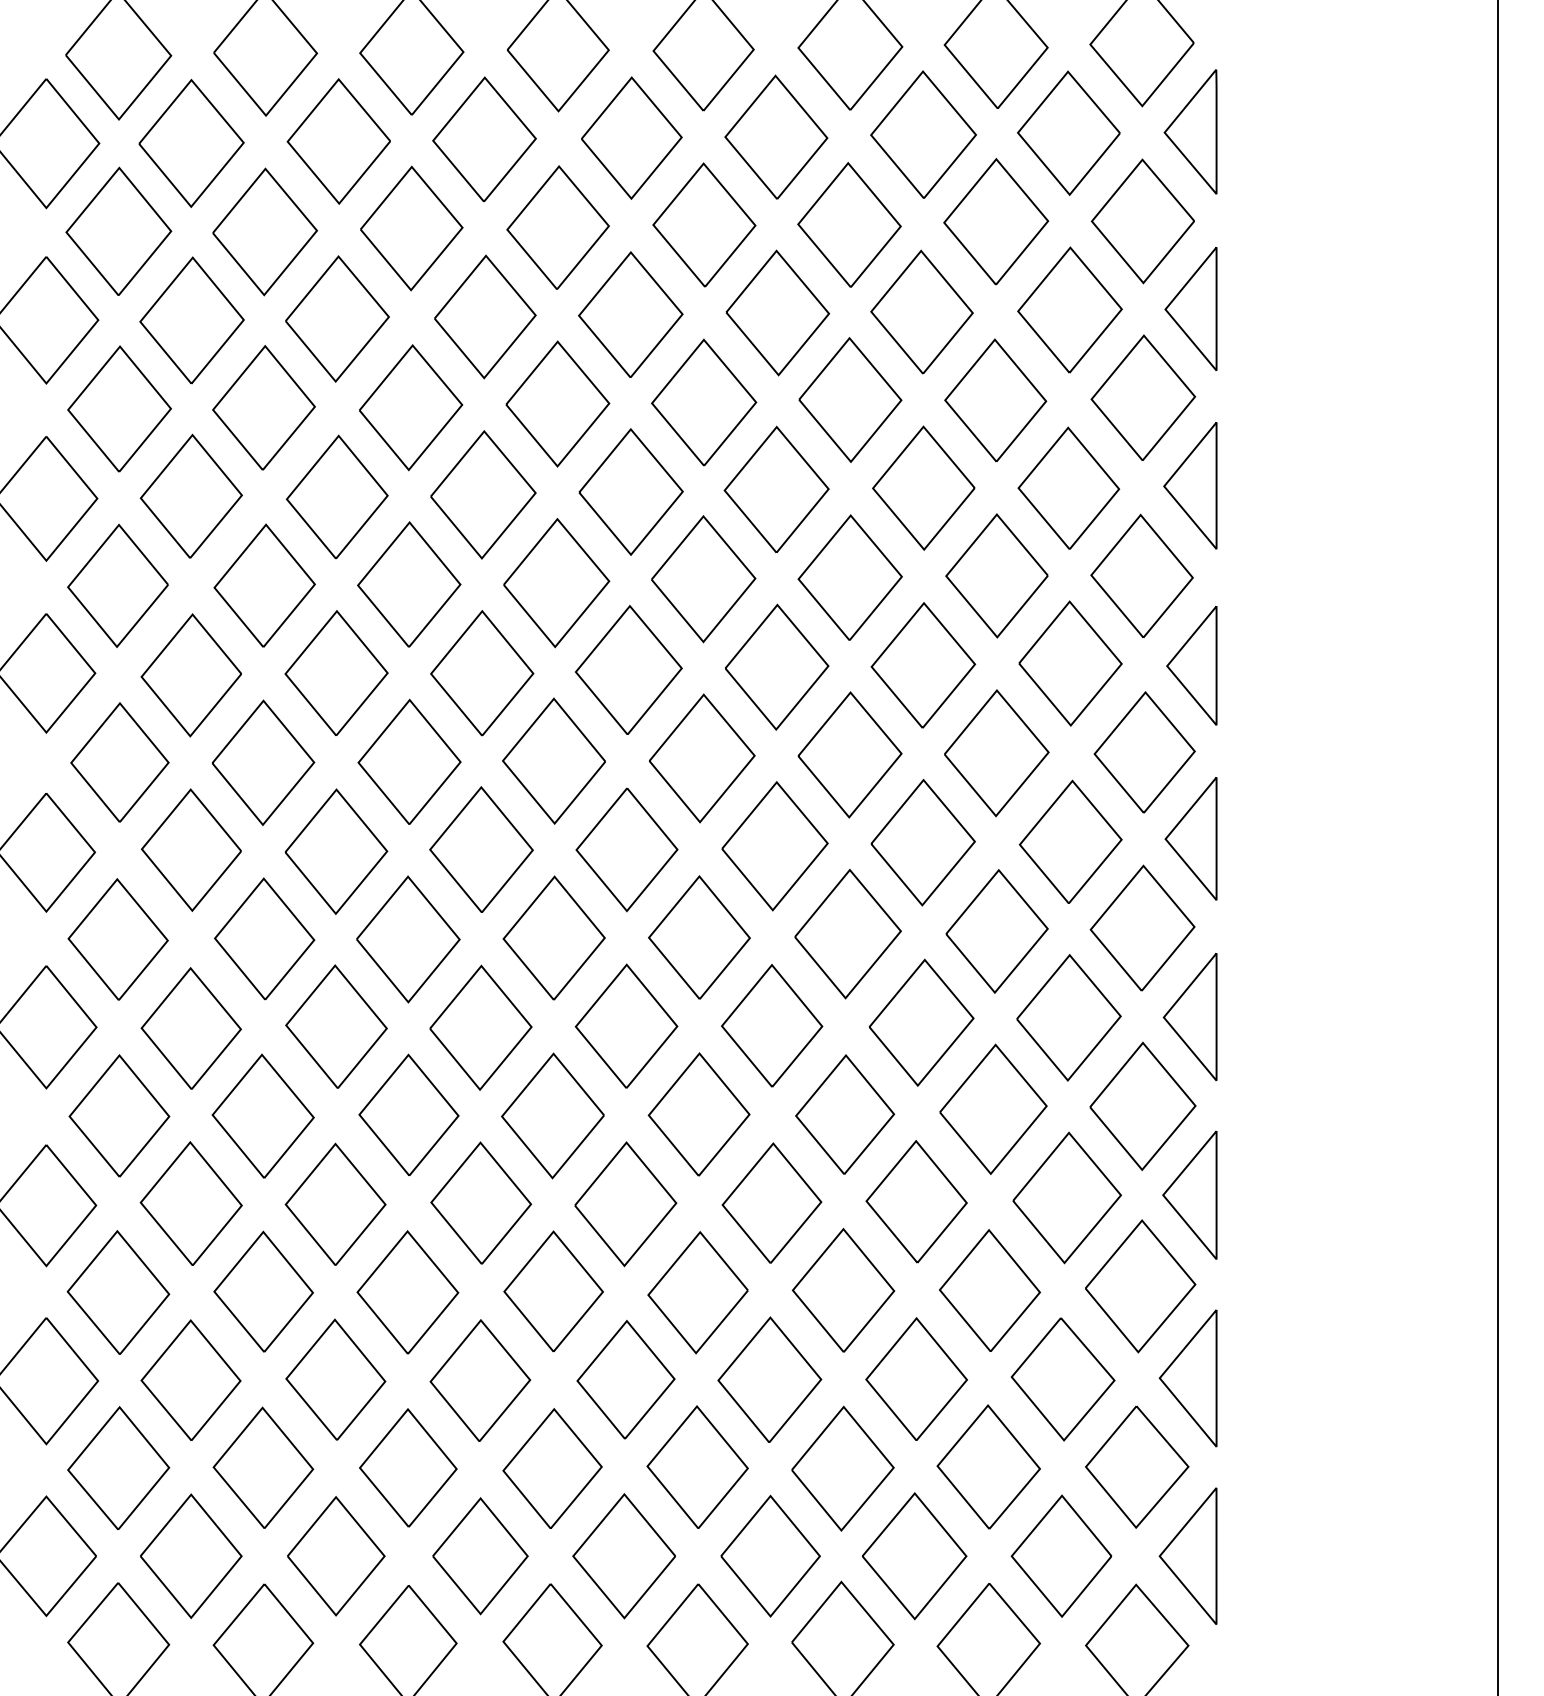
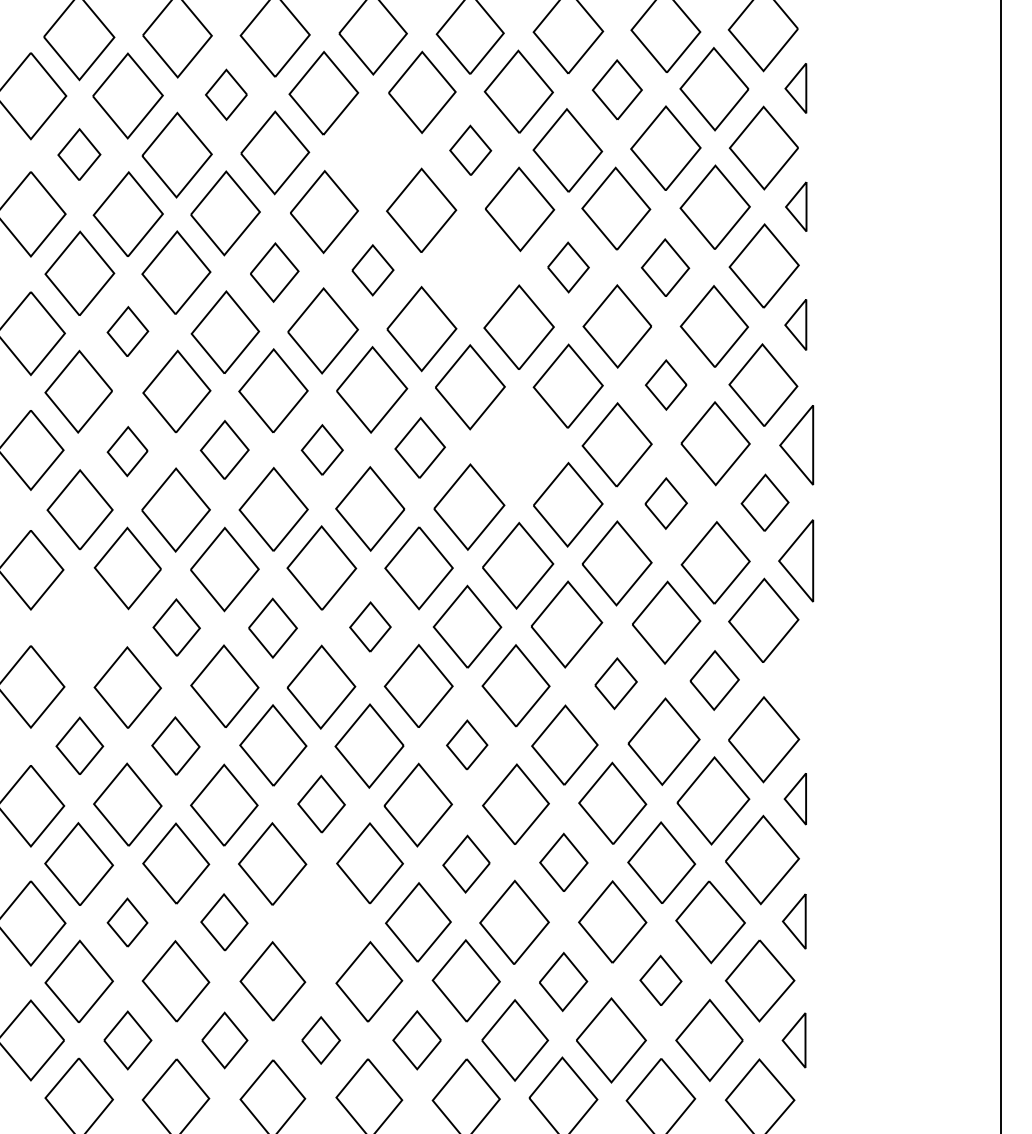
part: (1190, 132) -> (795, 88), size x0.6
part: (923, 133) -> (617, 89), size x0.7
part: (338, 141) -> (226, 94), size x0.6
part: (703, 224) -> (470, 150), size x0.6
part: (557, 226) -> (372, 151), removed
part: (119, 230) -> (79, 154), size x0.6
part: (1191, 308) -> (796, 206), size x0.6
part: (850, 399) -> (568, 267), size x0.6
part: (995, 399) -> (665, 267), size x0.7
part: (703, 401) -> (470, 268), removed
part: (557, 404) -> (372, 270), size x0.6
part: (410, 407) -> (274, 272), size x0.7
part: (1190, 485) -> (795, 324), size x0.6
part: (190, 495) -> (127, 331), size x0.6
part: (995, 574) -> (665, 384), size x0.6
part: (777, 666) -> (519, 445), removed
part: (627, 669) -> (419, 447), size x0.7
part: (335, 672) -> (224, 449), size x0.7
part: (482, 672) -> (322, 449), size x0.6
part: (190, 675) -> (127, 451), size x0.6
part: (1143, 751) -> (764, 502), size x0.7
part: (995, 753) -> (665, 503), size x0.6
part: (554, 937) -> (370, 626), size x0.6
part: (117, 938) -> (78, 627), removed
part: (264, 938) -> (176, 627), size x0.7
part: (407, 939) -> (272, 628), size x0.7
part: (1190, 1016) -> (795, 679), removed
part: (1068, 1017) -> (714, 680), size x0.7
part: (920, 1022) -> (615, 683), size x0.6
part: (697, 1113) -> (466, 744), size x0.6
part: (119, 1115) -> (79, 745), size x0.7
part: (262, 1115) -> (175, 745), size x0.7
part: (1190, 1194) -> (795, 798), size x0.6
part: (481, 1201) -> (321, 803), size x0.7
part: (843, 1290) -> (563, 862), size x0.7
part: (697, 1291) -> (466, 863), size x0.7
part: (1188, 1378) -> (794, 921), size x0.6
part: (190, 1379) -> (127, 922), size x0.6
part: (335, 1379) -> (224, 922), size x0.7
part: (479, 1379) -> (320, 922), removed
part: (988, 1466) -> (660, 980), size x0.6
part: (843, 1468) -> (563, 981), size x0.7
part: (623, 1554) -> (416, 1039), size x0.7
part: (190, 1556) -> (127, 1040), size x0.7
part: (335, 1556) -> (224, 1040), size x0.7
part: (479, 1556) -> (320, 1040), size x0.6
part: (1187, 1556) -> (793, 1040), size x0.6

